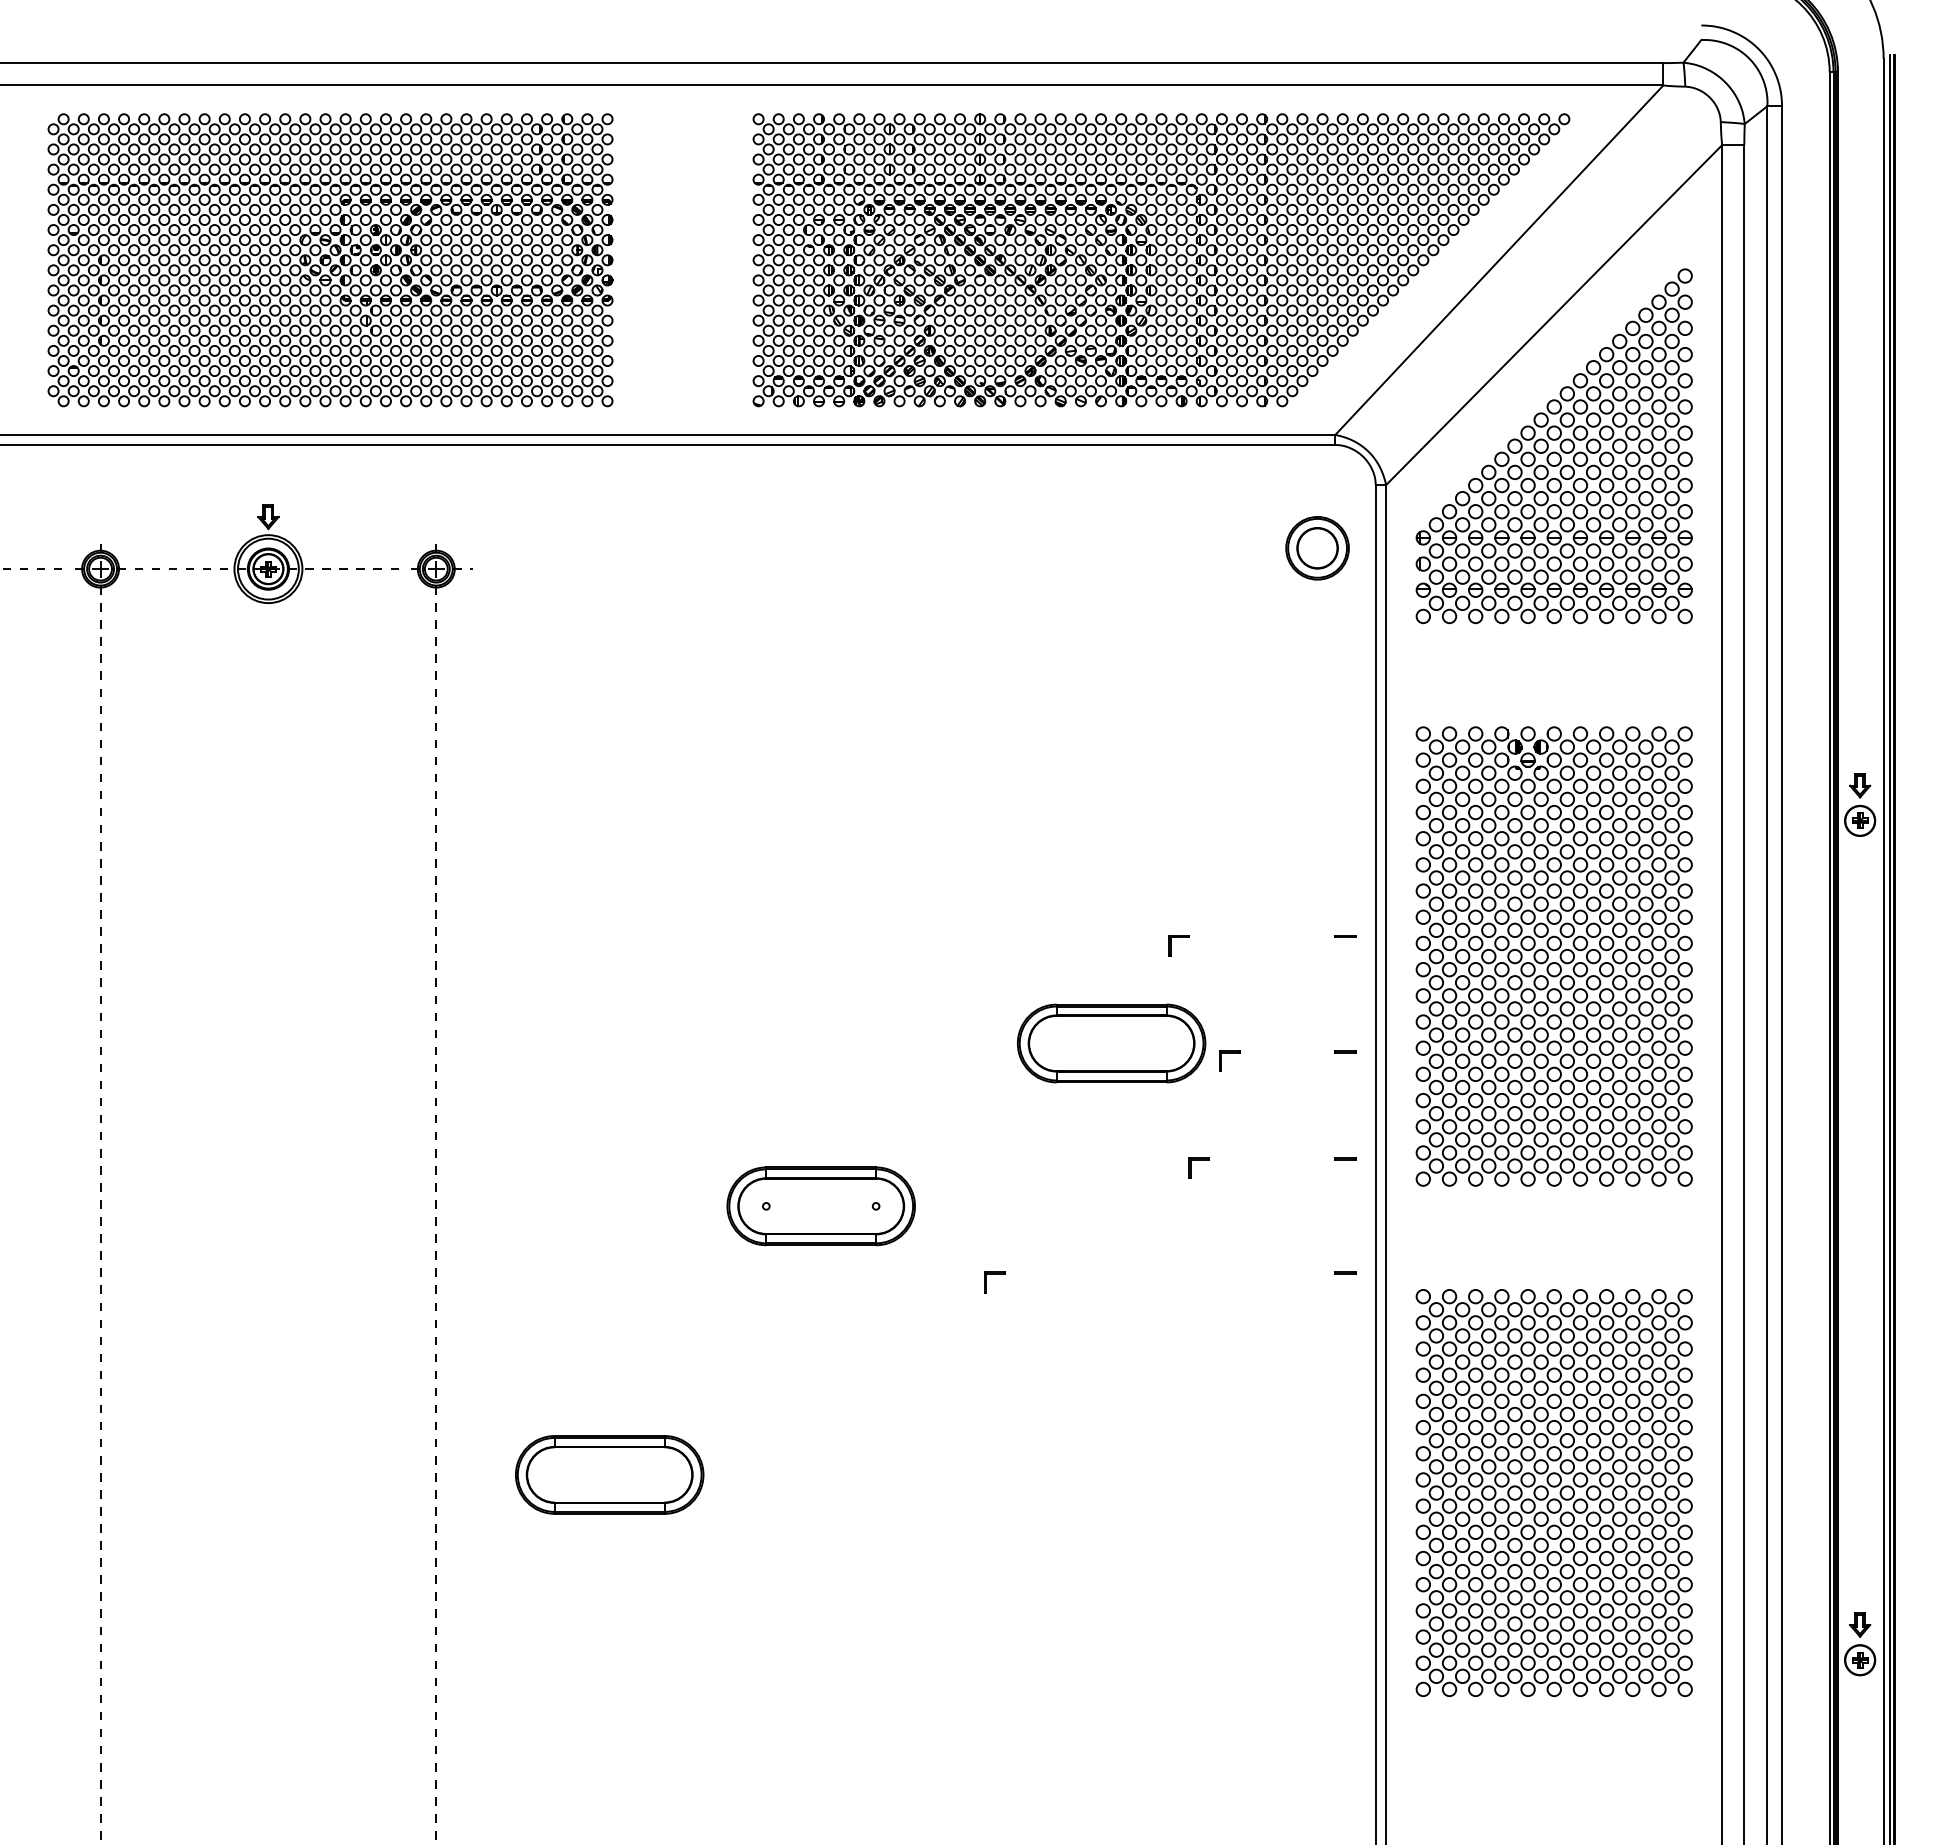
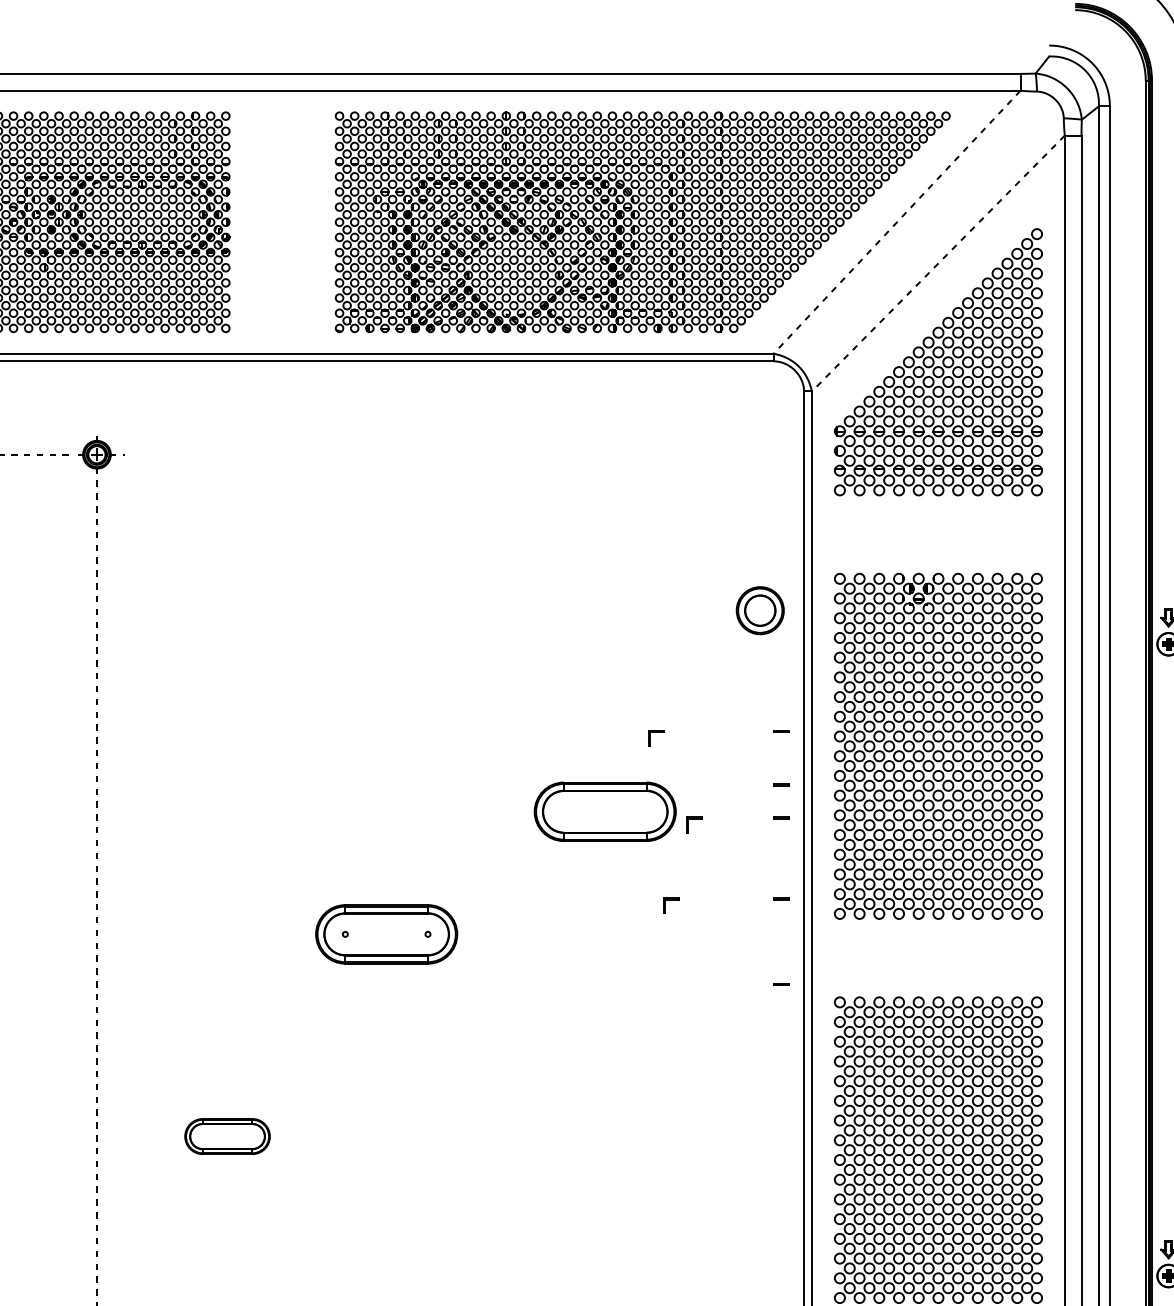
line: (1499, 260) -> (897, 222), solid -> dashed
line: (1554, 315) -> (938, 263), solid -> dashed
part: (1317, 548) -> (760, 610), moved
line: (1345, 1007) -> (781, 784), added
part: (994, 1274) -> (517, 985), removed
part: (609, 1474) -> (227, 1136), size x0.6

